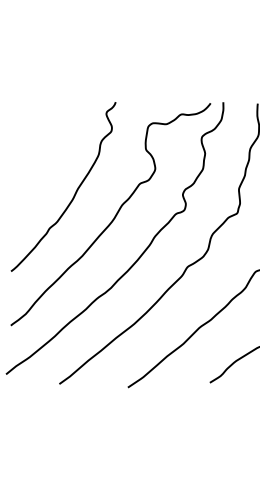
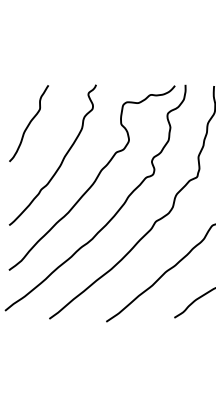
curve: (34, 148) -> (28, 123), added

